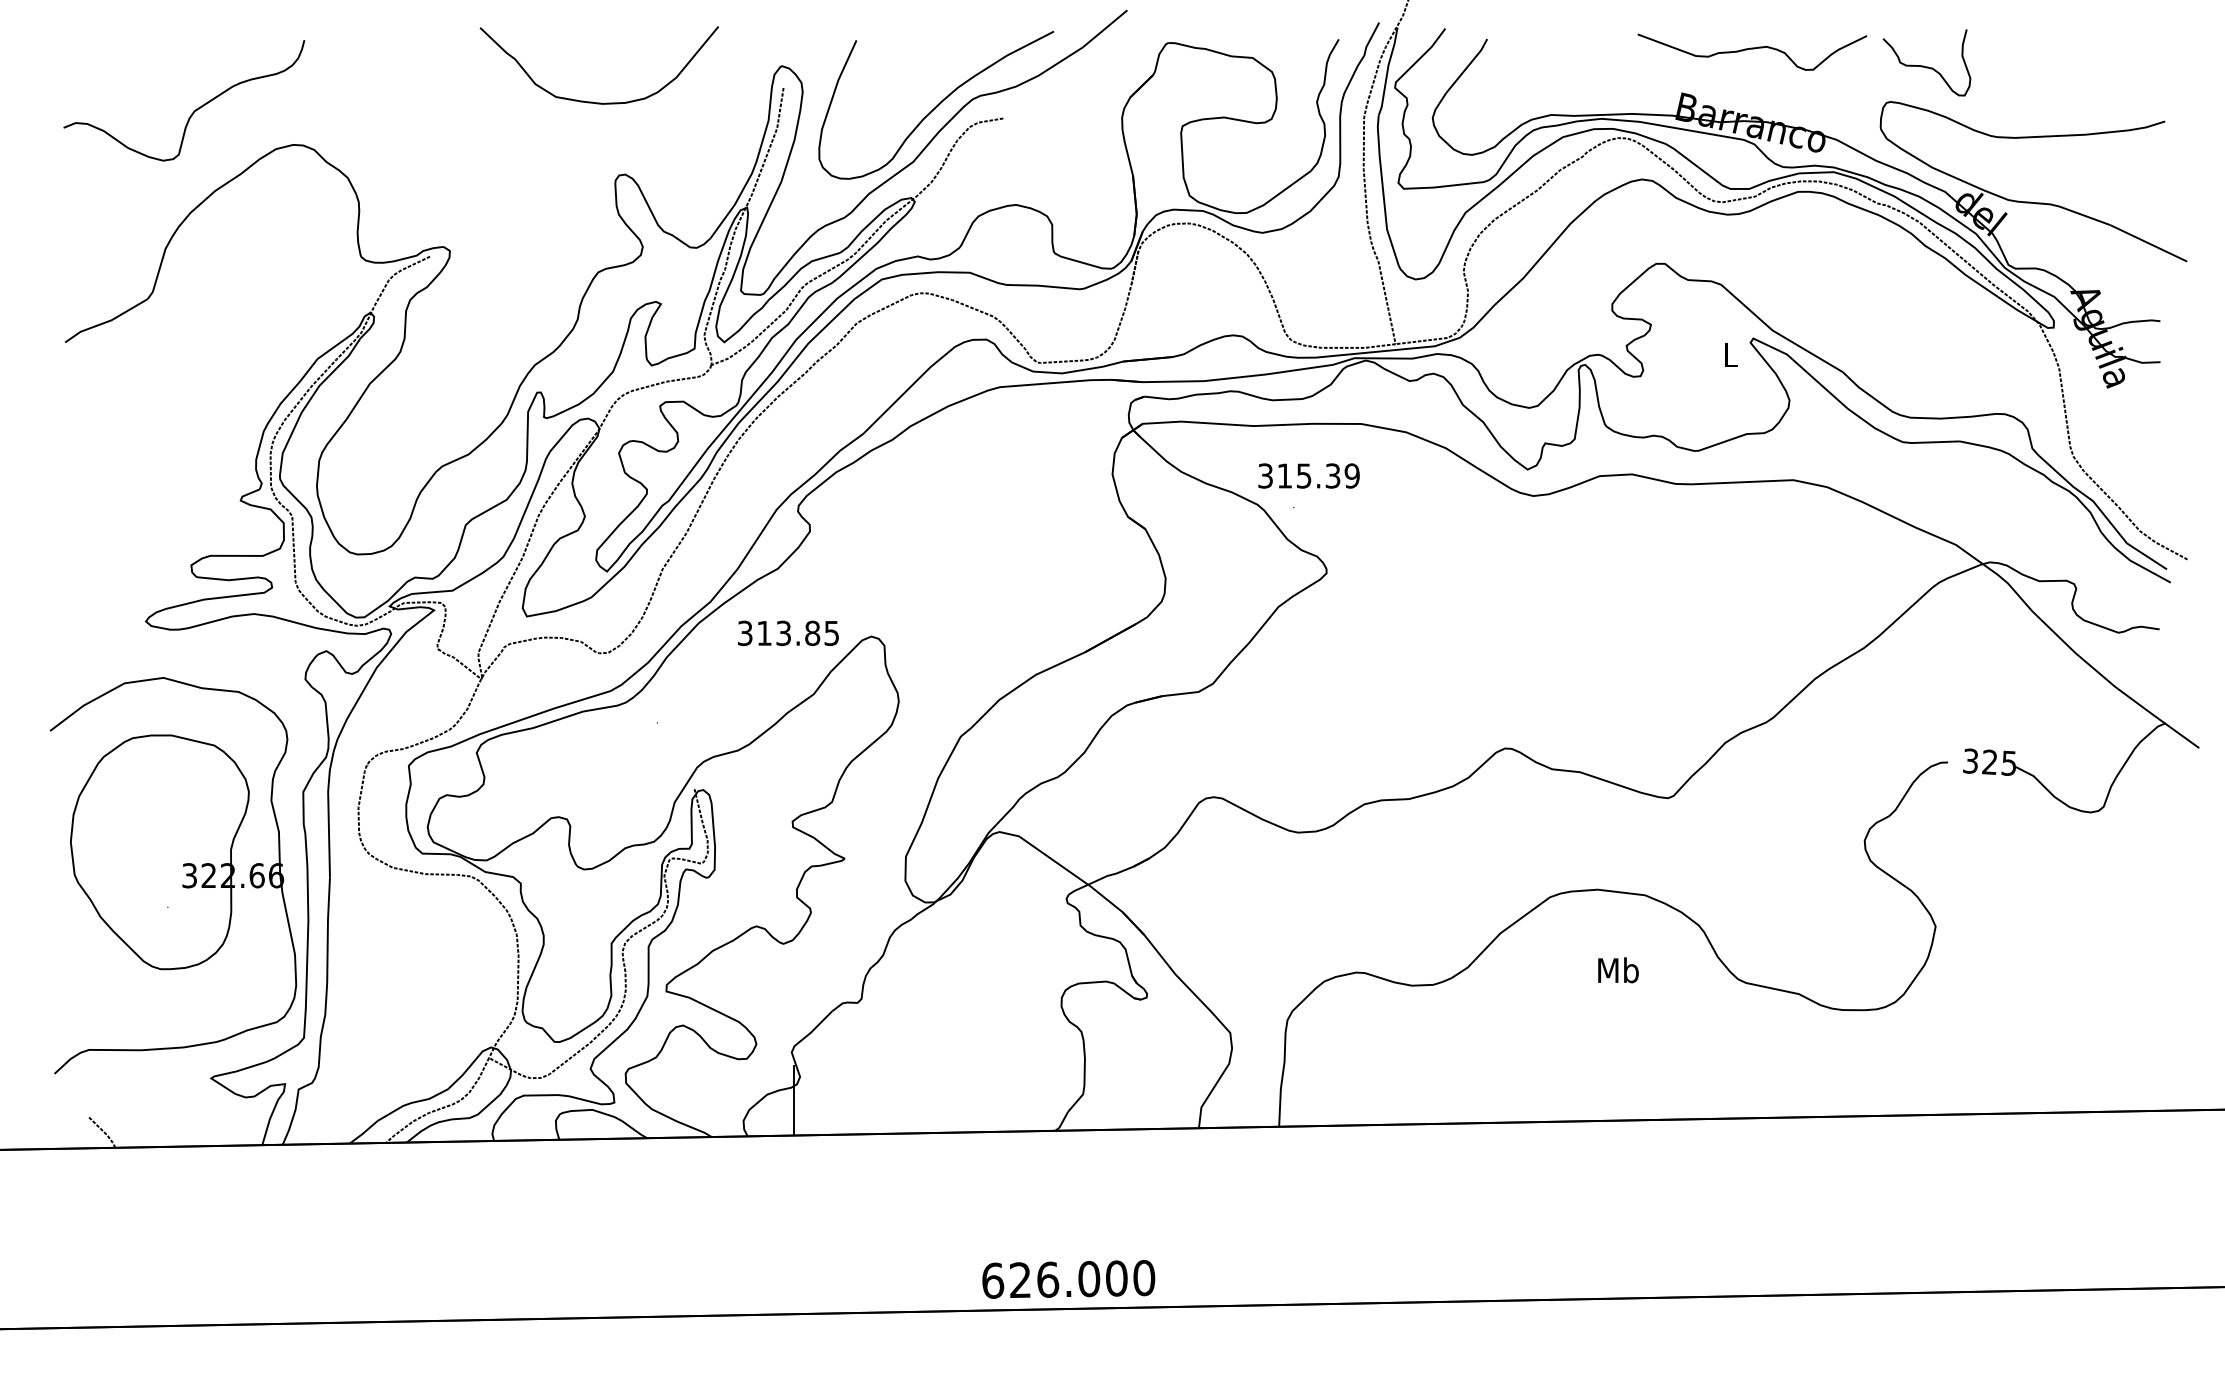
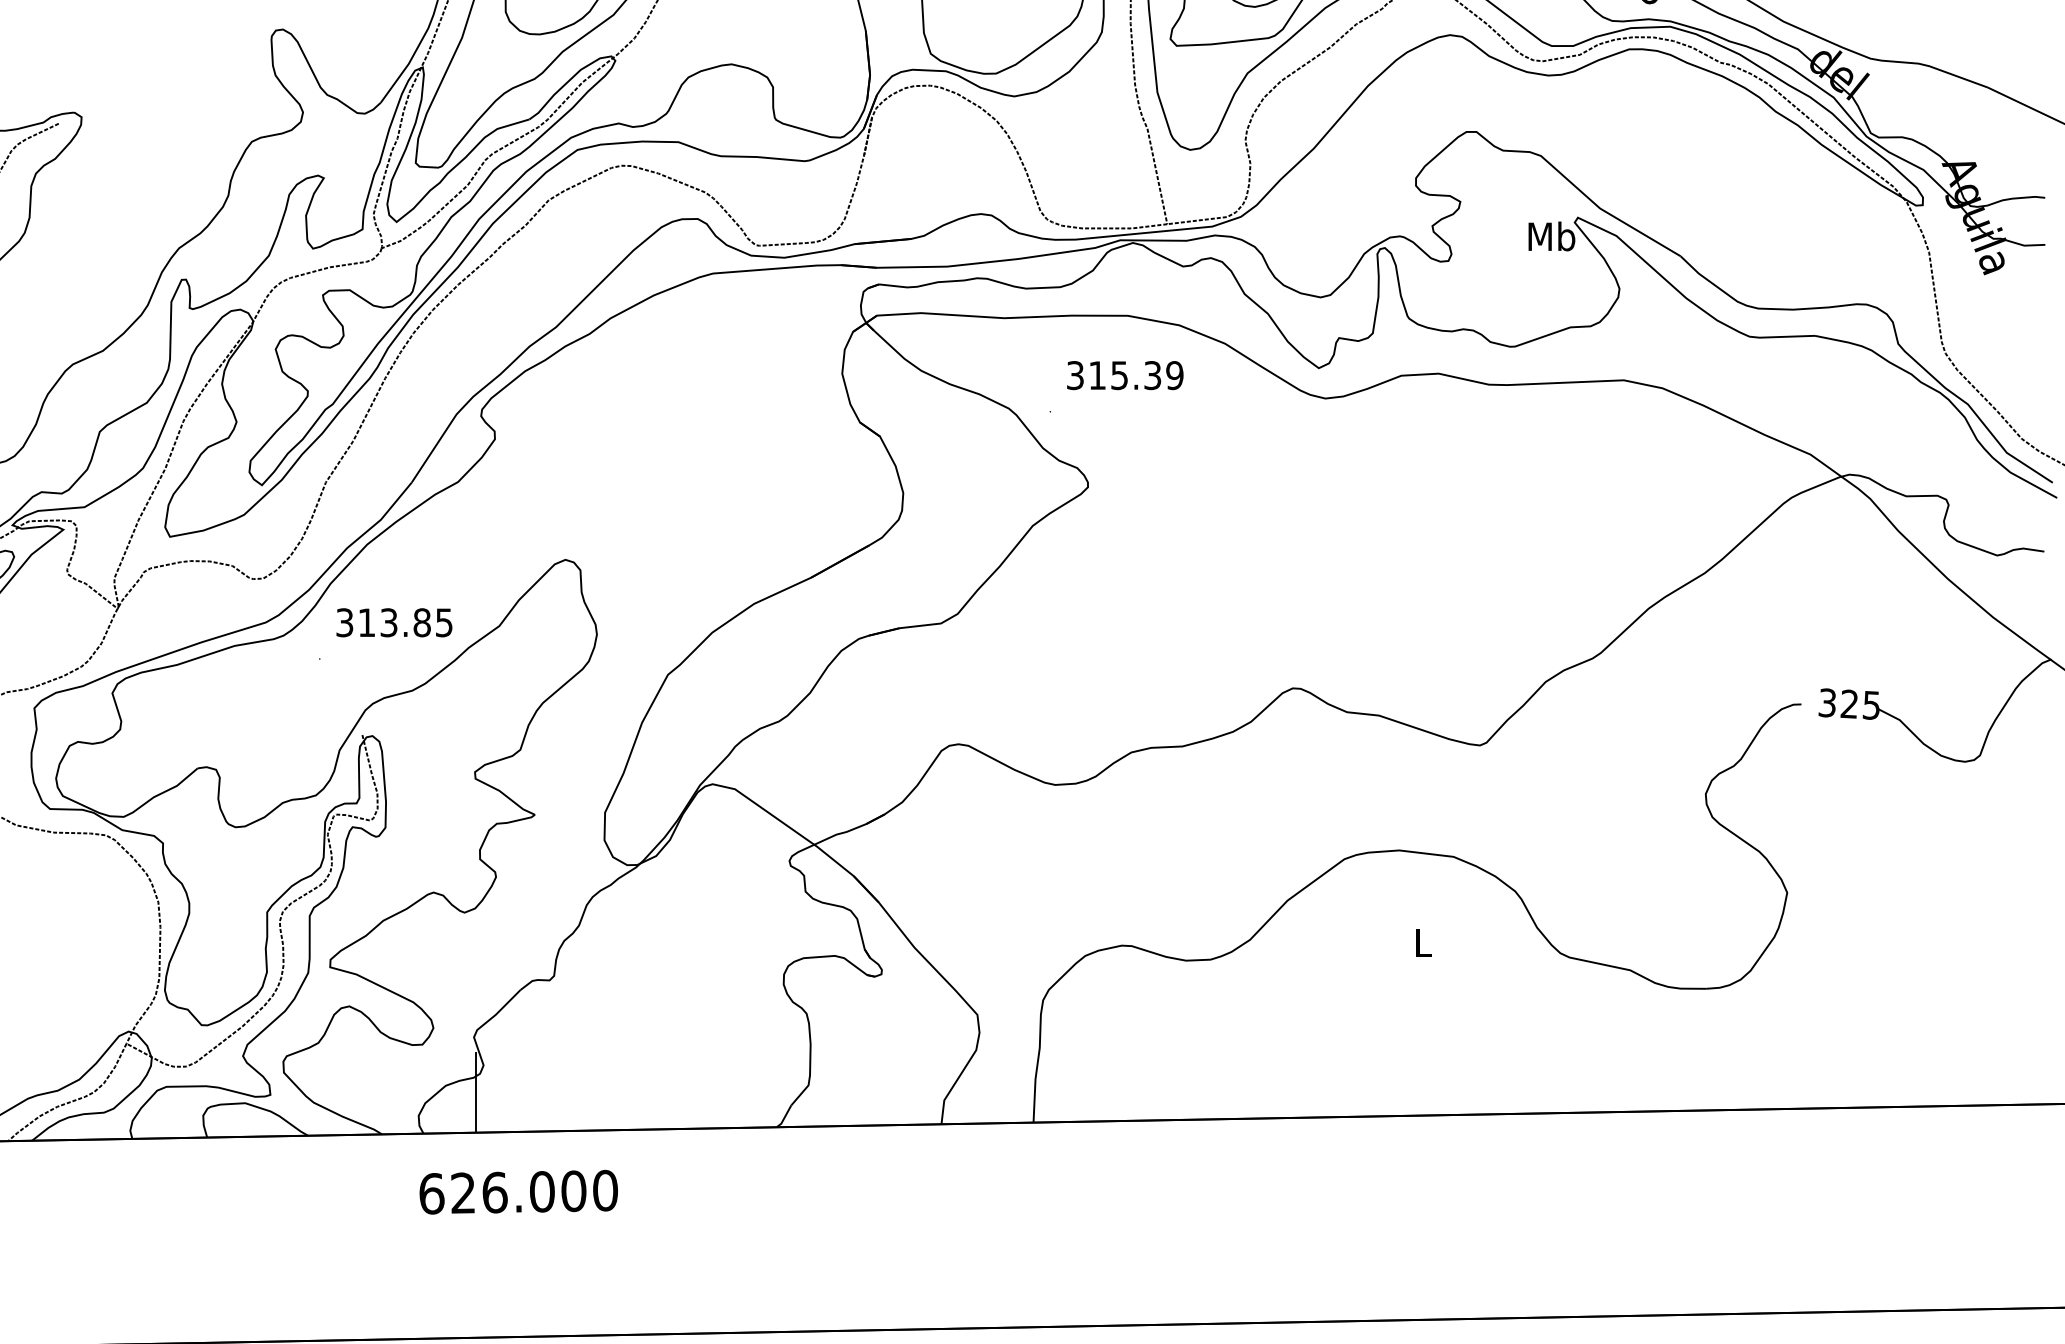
text: (1730, 354) -> (1551, 236), L -> Mb
text: (1308, 475) -> (1124, 374), moved
text: (788, 632) -> (394, 621), moved
text: (1618, 970) -> (1423, 943), Mb -> L
text: (1068, 1279) -> (518, 1192), moved

